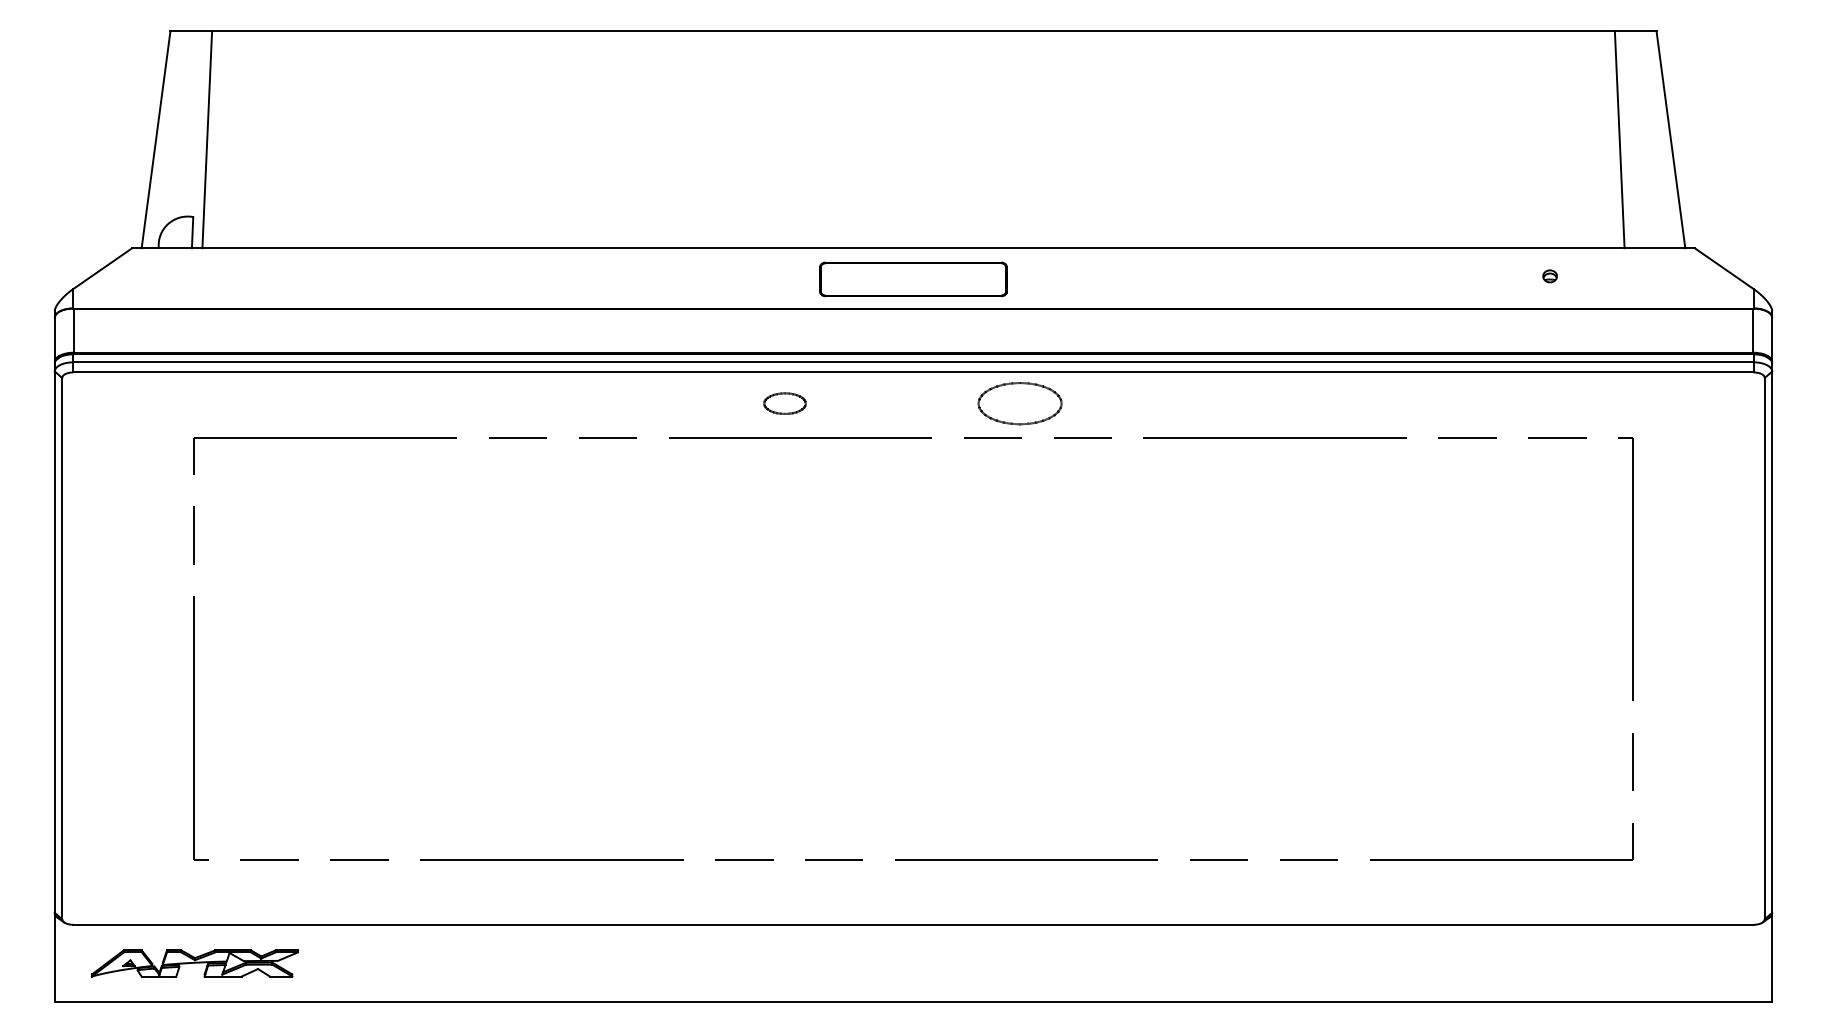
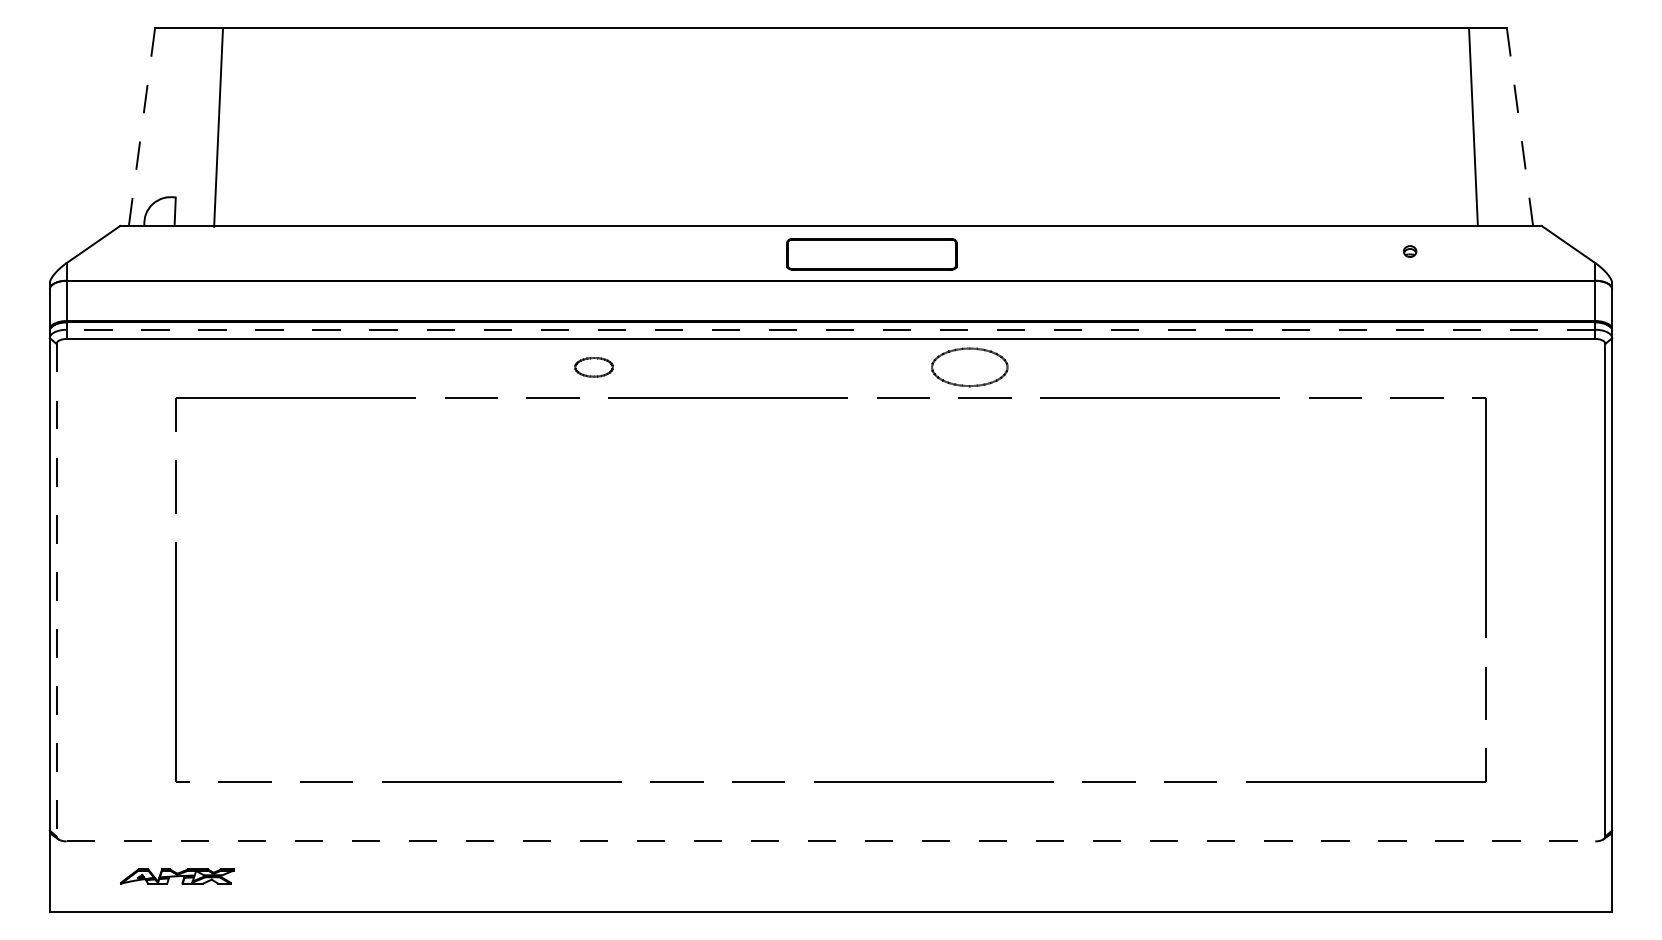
line: (207, 139) -> (218, 127), moved
line: (1670, 139) -> (1519, 127), solid -> dashed
line: (156, 140) -> (142, 127), solid -> dashed
part: (913, 279) -> (871, 254), moved
line: (913, 362) -> (831, 329), solid -> dashed
part: (784, 403) -> (593, 367), moved
part: (1019, 403) -> (969, 367), moved
line: (62, 648) -> (56, 590), solid -> dashed
line: (913, 924) -> (831, 841), solid -> dashed
part: (194, 963) -> (176, 876), size x0.6

